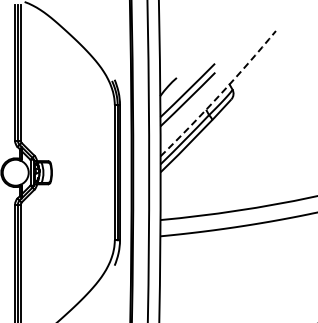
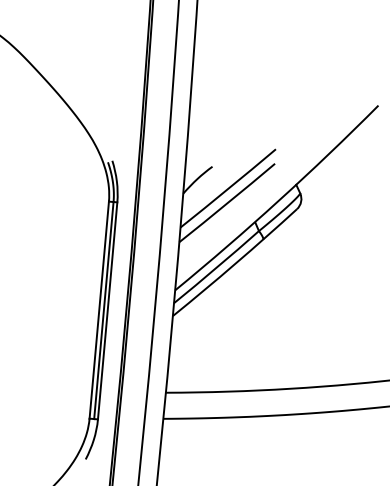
arc: (219, 95) -> (278, 201), dashed -> solid

